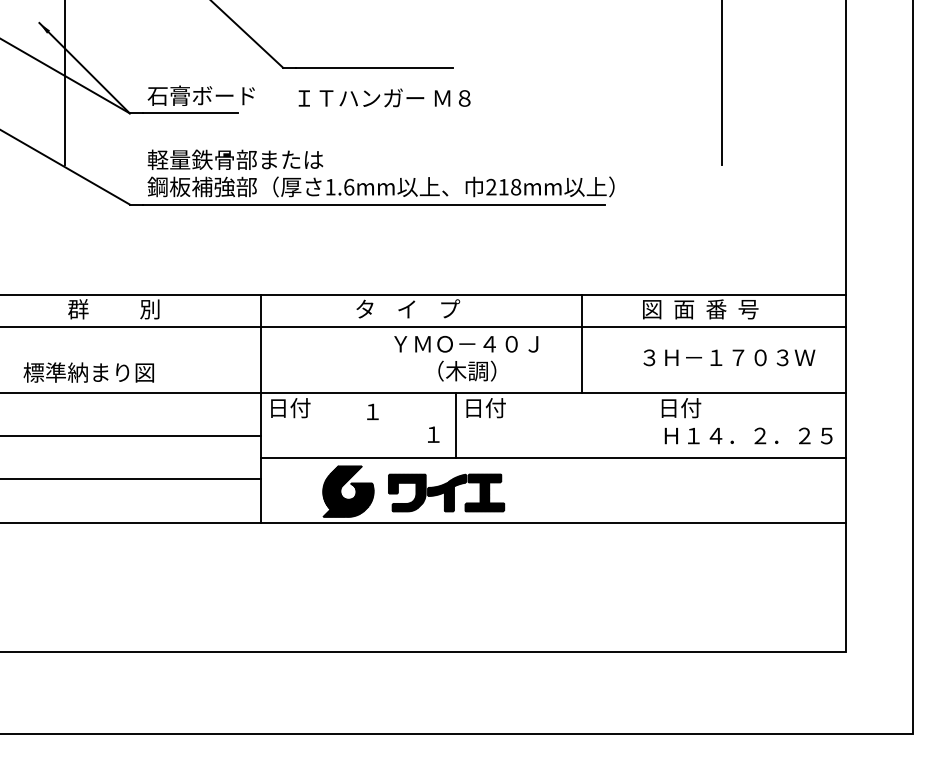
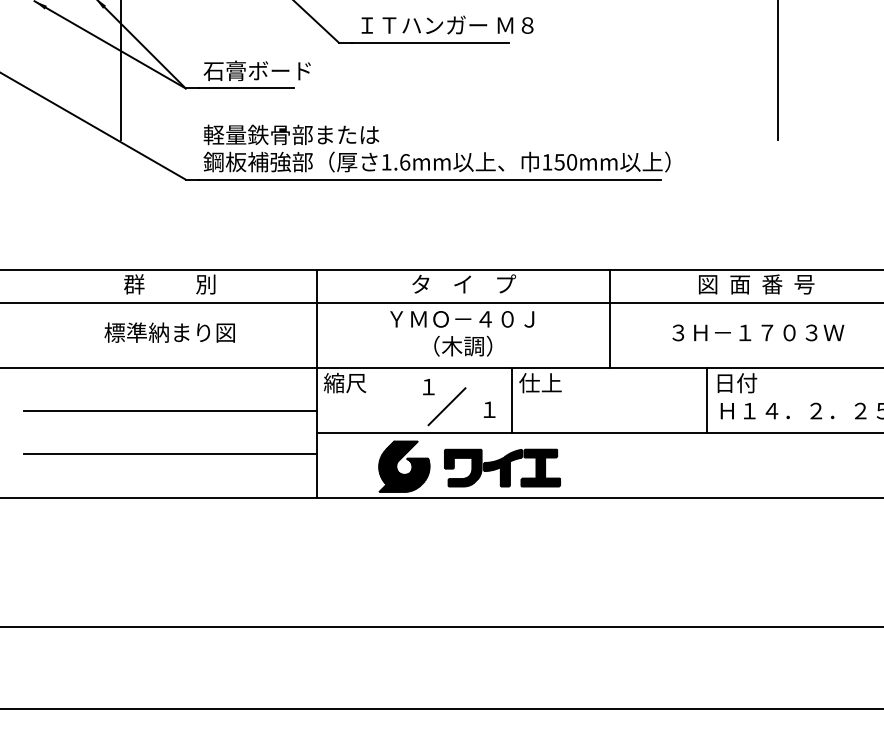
text: (384, 97) -> (447, 24), moved
text: (503, 186) -> (559, 161), 218mm -> 150mm
line: (581, 343) -> (609, 318), moved
text: (729, 357) -> (758, 332), moved
text: (466, 358) -> (462, 333), moved
text: (88, 372) -> (169, 332), moved
text: (289, 407) -> (345, 382), 日付 -> 縮尺
text: (484, 408) -> (540, 383), 日付 -> 仕上
line: (651, 424) -> (707, 399), added
line: (390, 431) -> (446, 406), added

